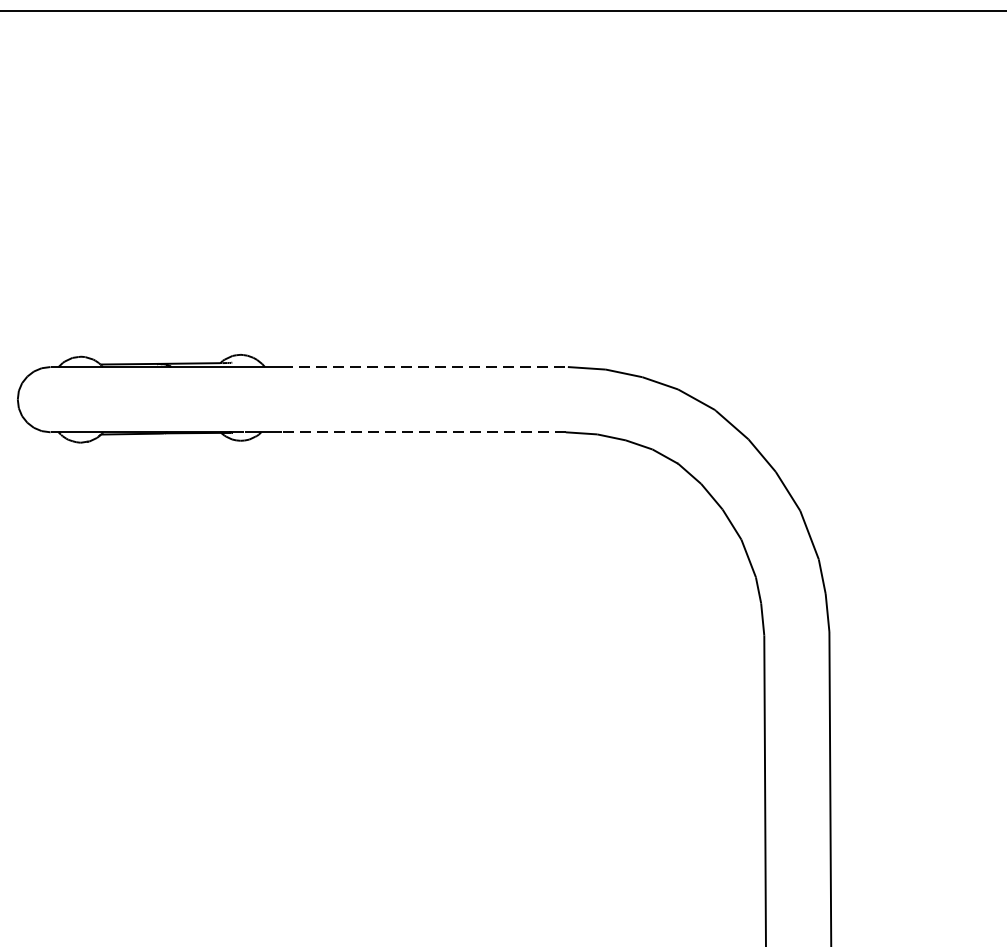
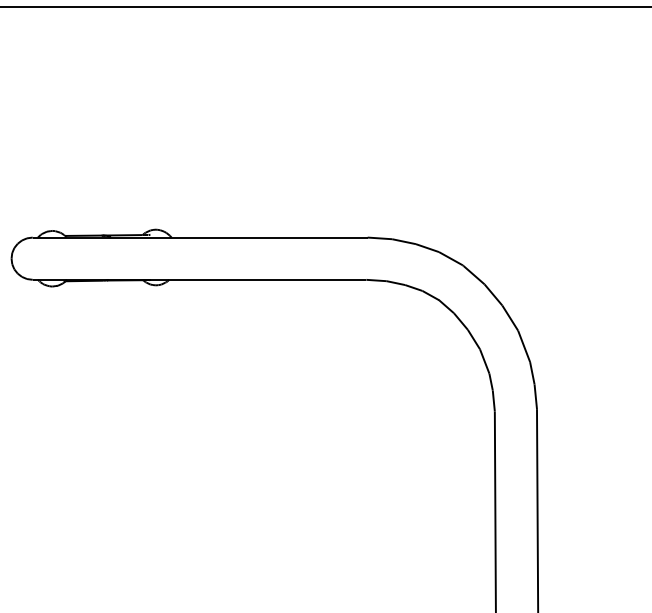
line: (425, 366) -> (275, 237), dashed -> solid
line: (423, 431) -> (274, 279), dashed -> solid

